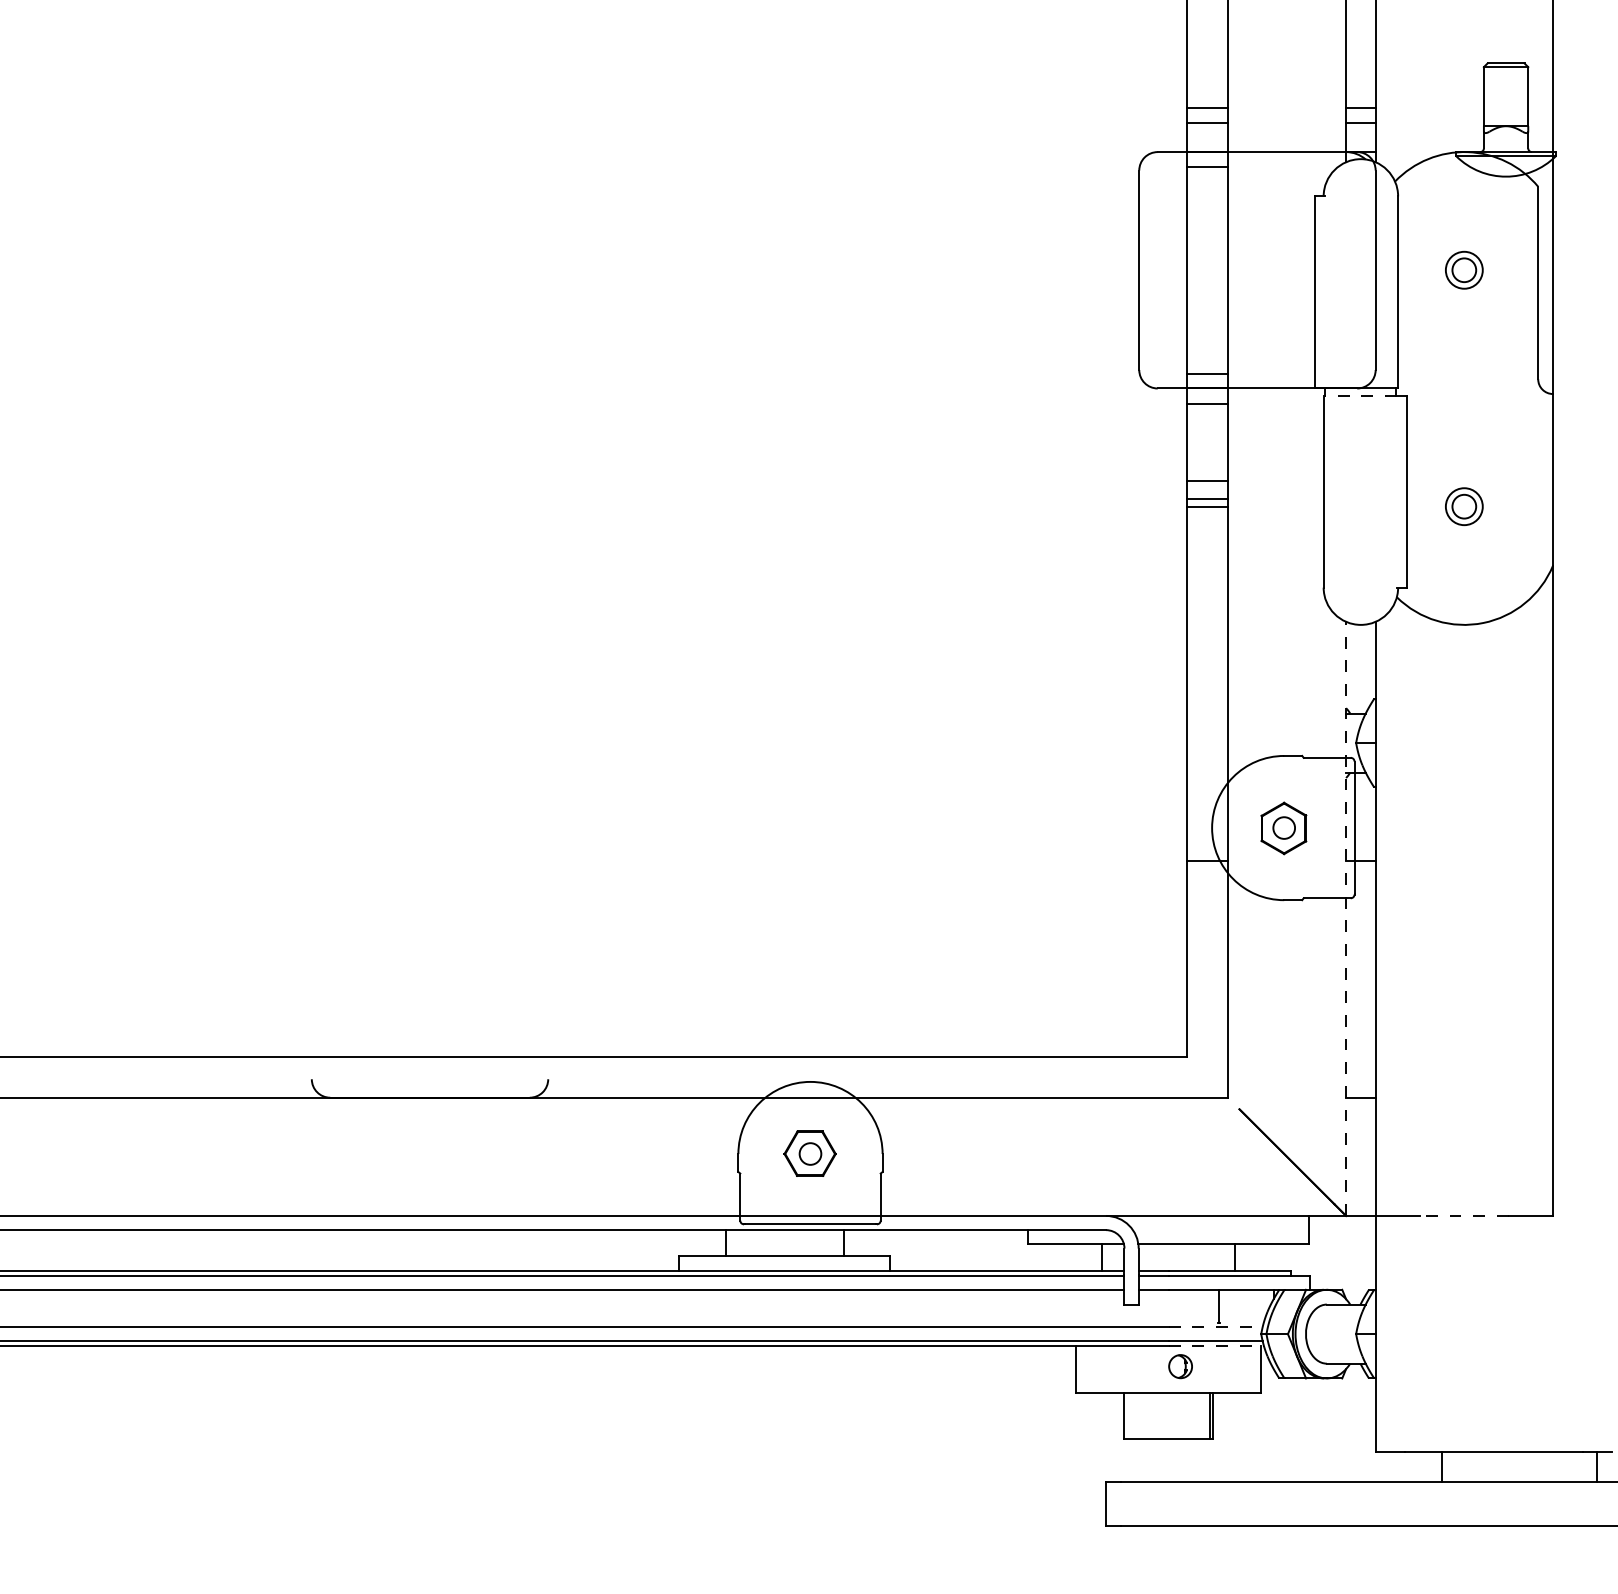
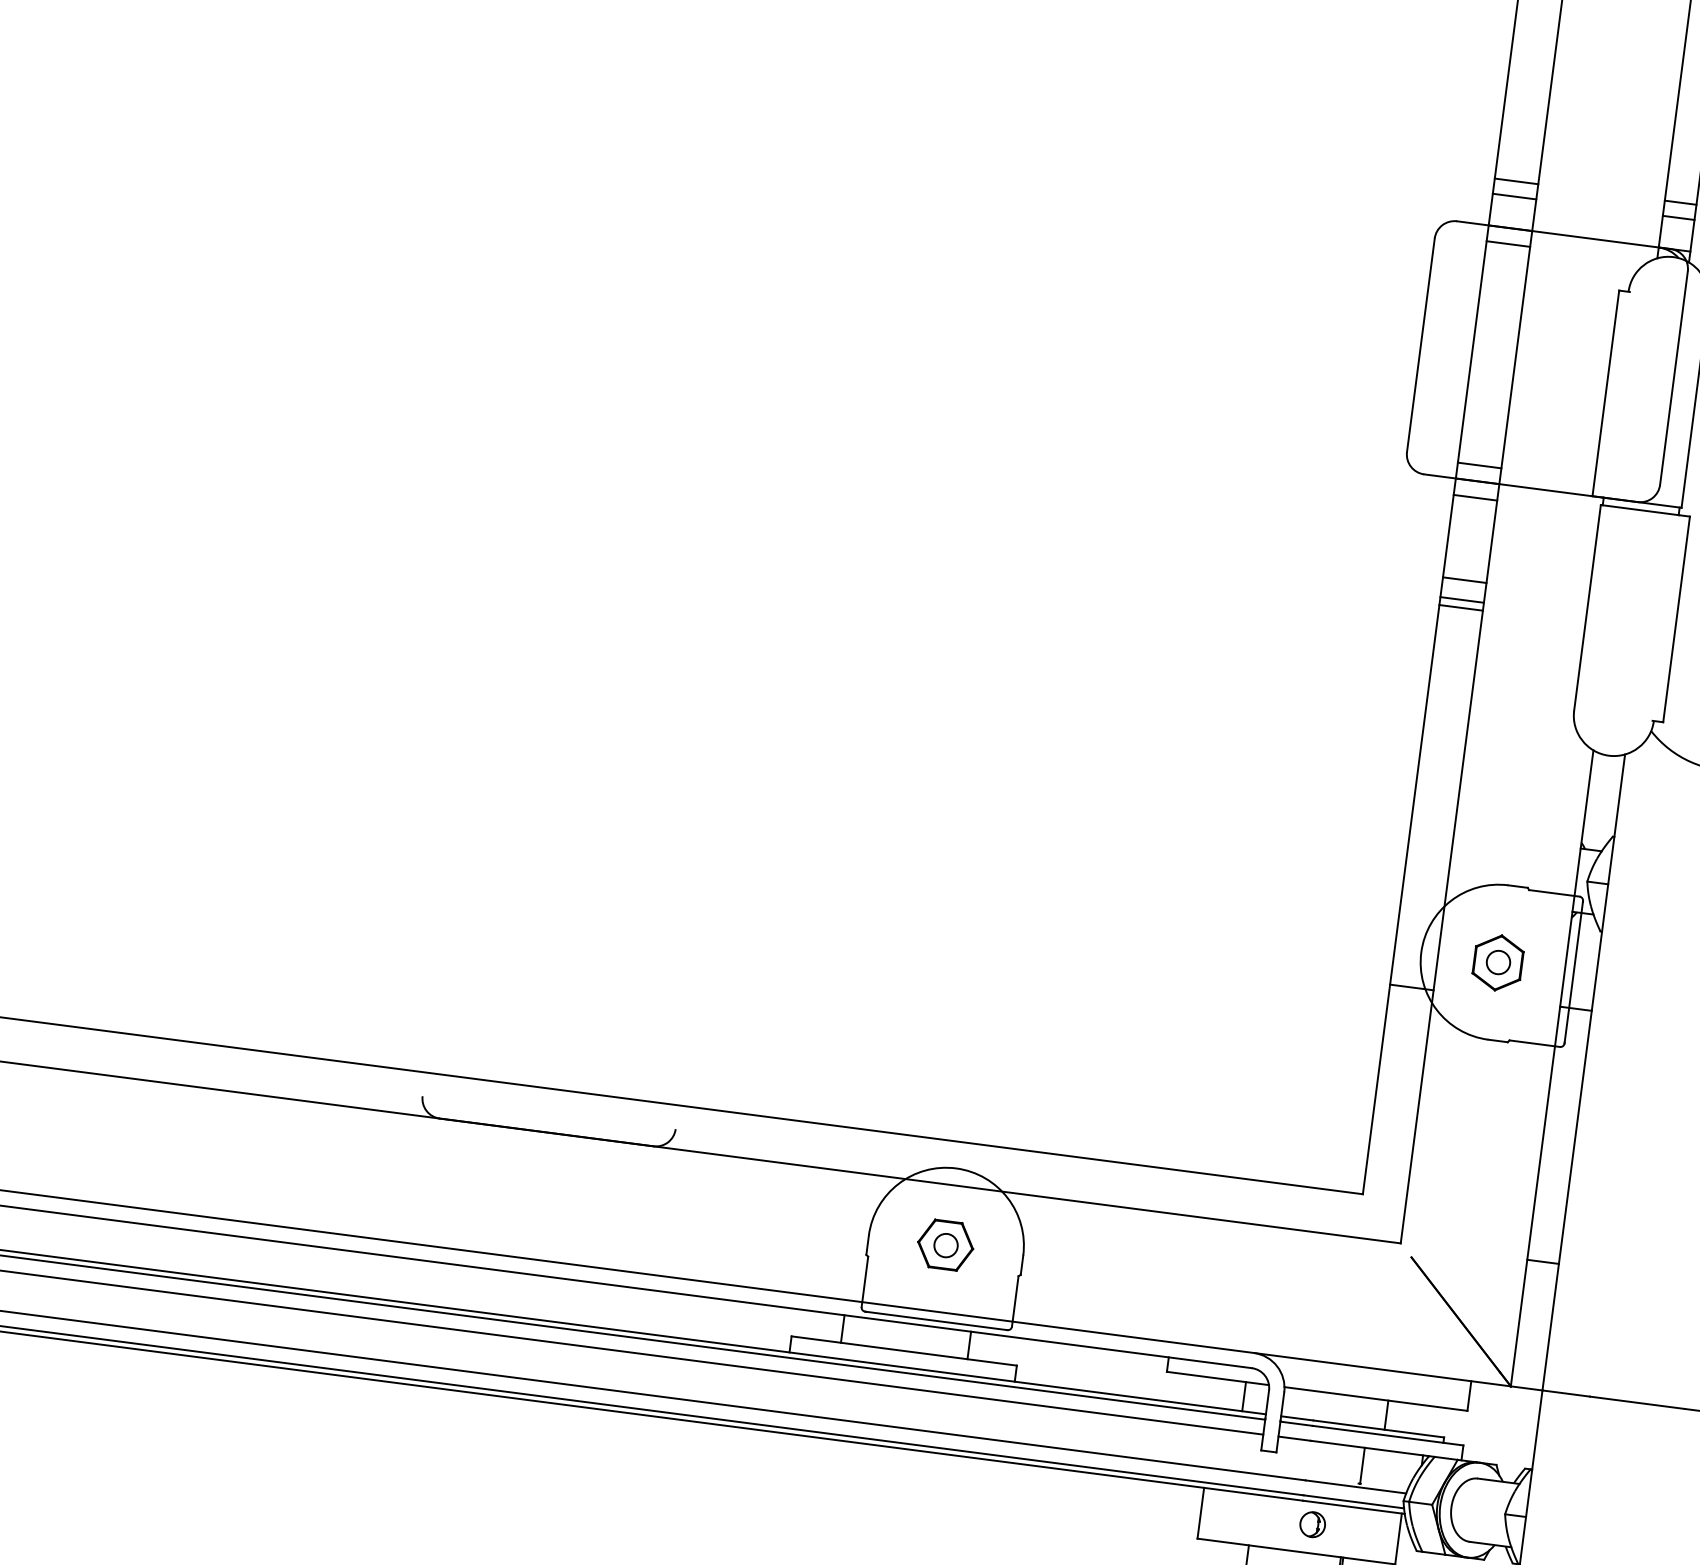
line: (1360, 395) -> (1640, 510), dashed -> solid
line: (1346, 918) -> (1552, 1068), dashed -> solid
line: (1463, 1215) -> (1636, 1402), dashed -> solid
line: (1215, 1326) -> (1355, 1486), dashed -> solid
line: (1216, 1345) -> (1354, 1507), dashed -> solid

